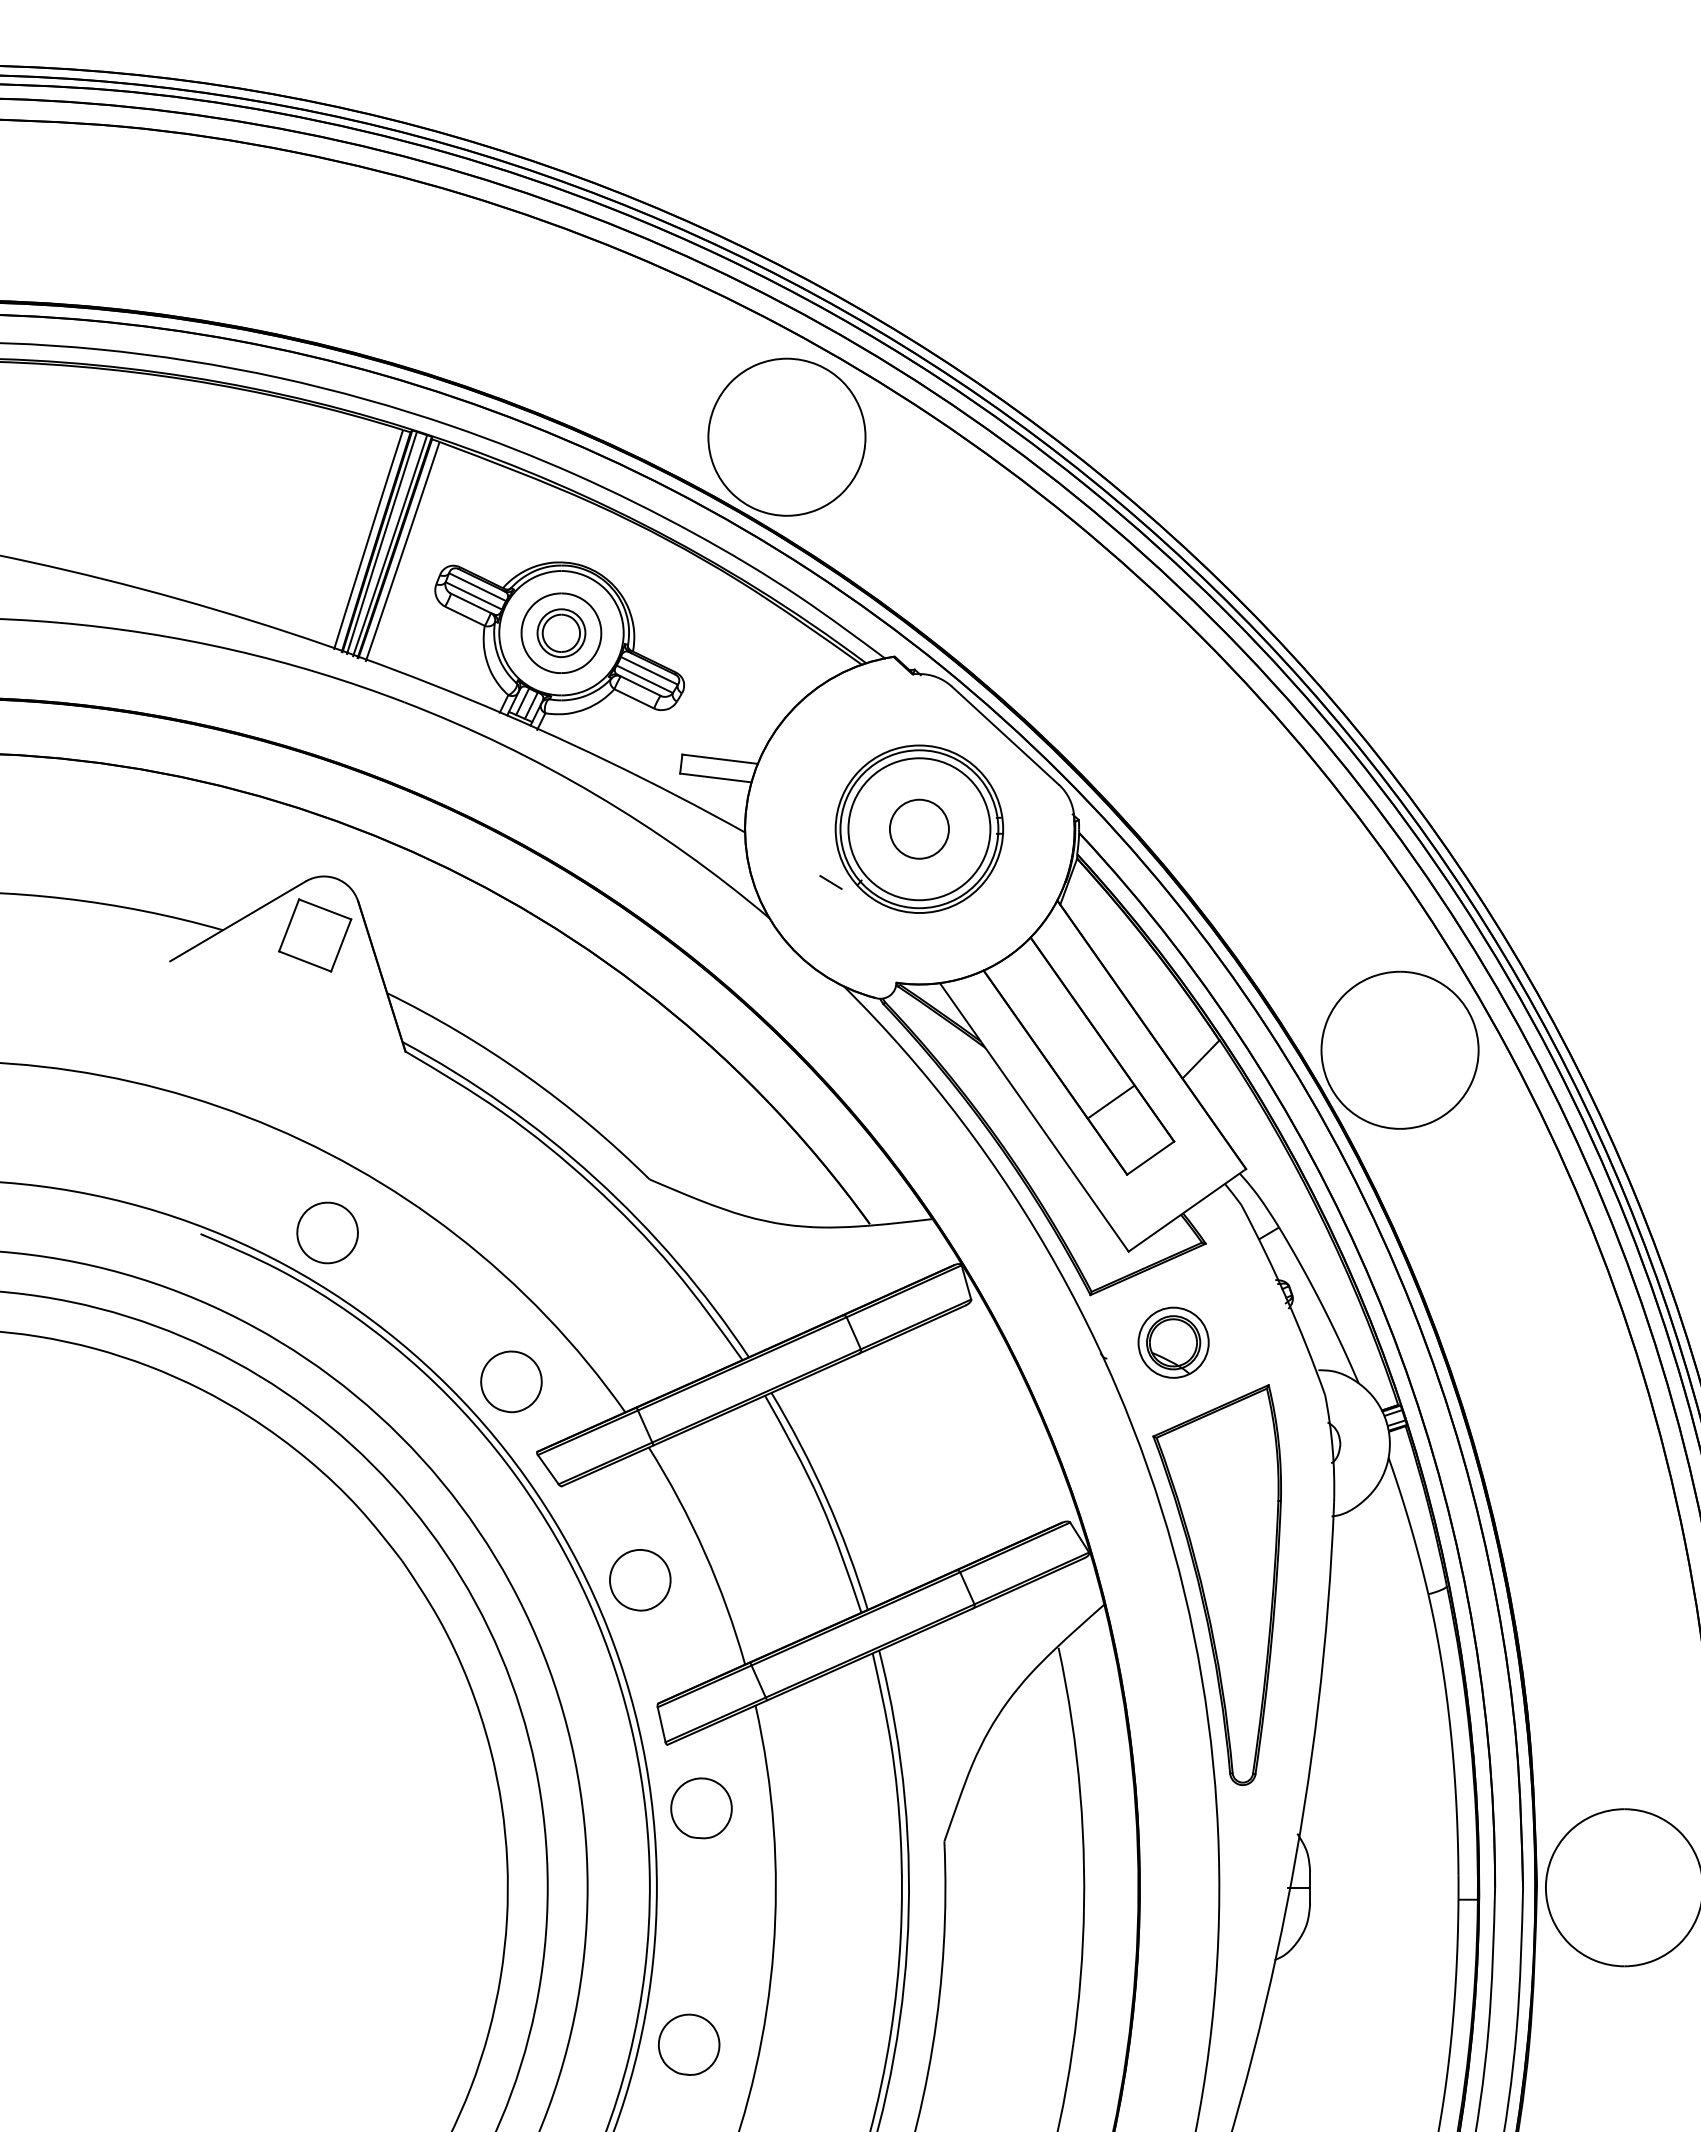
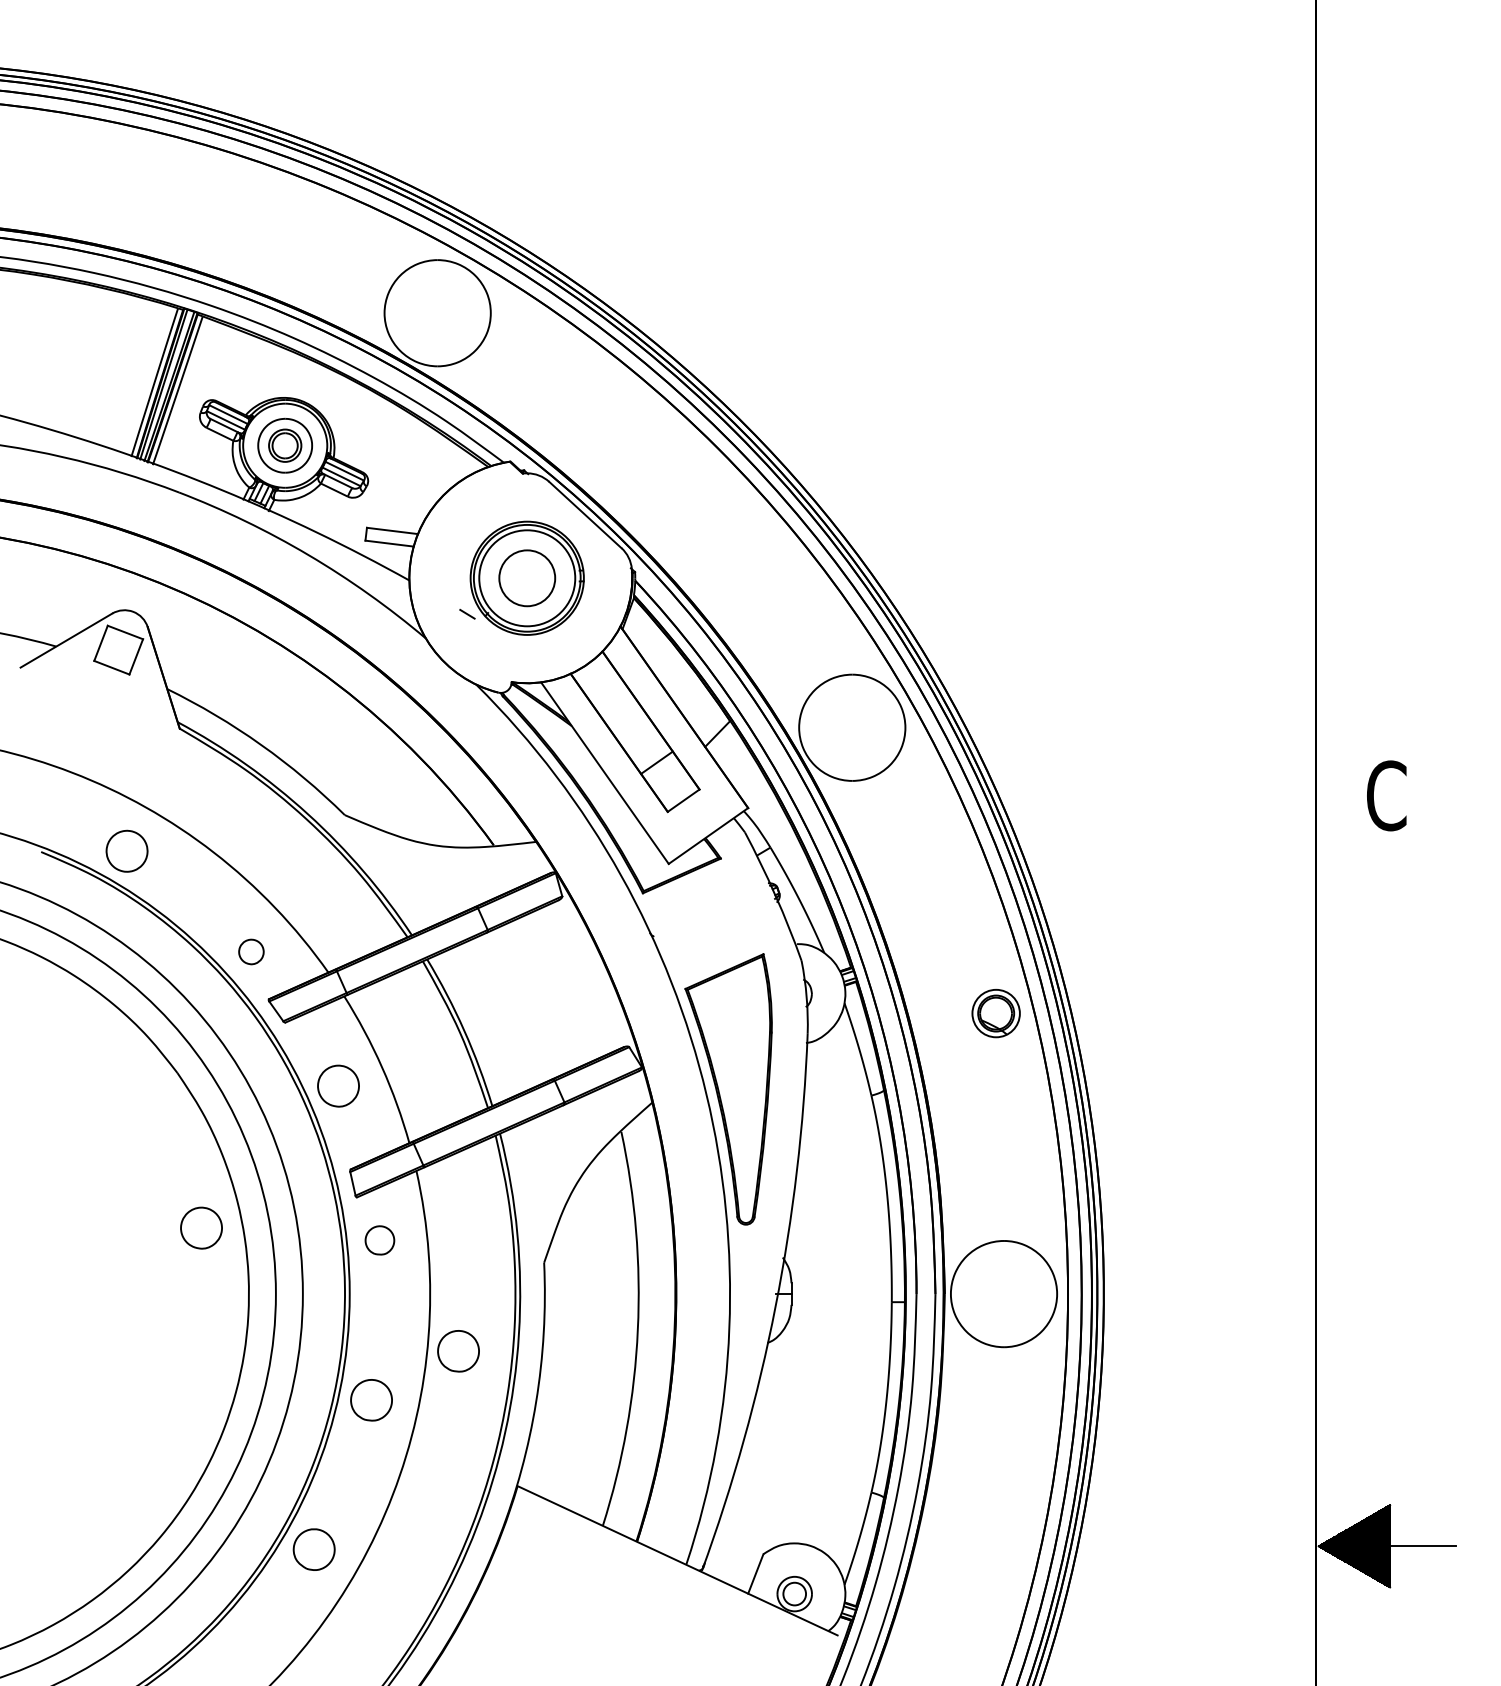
circle: (919, 829) -> (527, 578), size x1.4
part: (1172, 1342) -> (995, 1013), moved
part: (511, 1381) -> (251, 951), size x0.6
part: (437, 1789) -> (201, 1227), added
part: (700, 1808) -> (379, 1240), size x0.7
part: (817, 1972) -> (458, 1351), added

